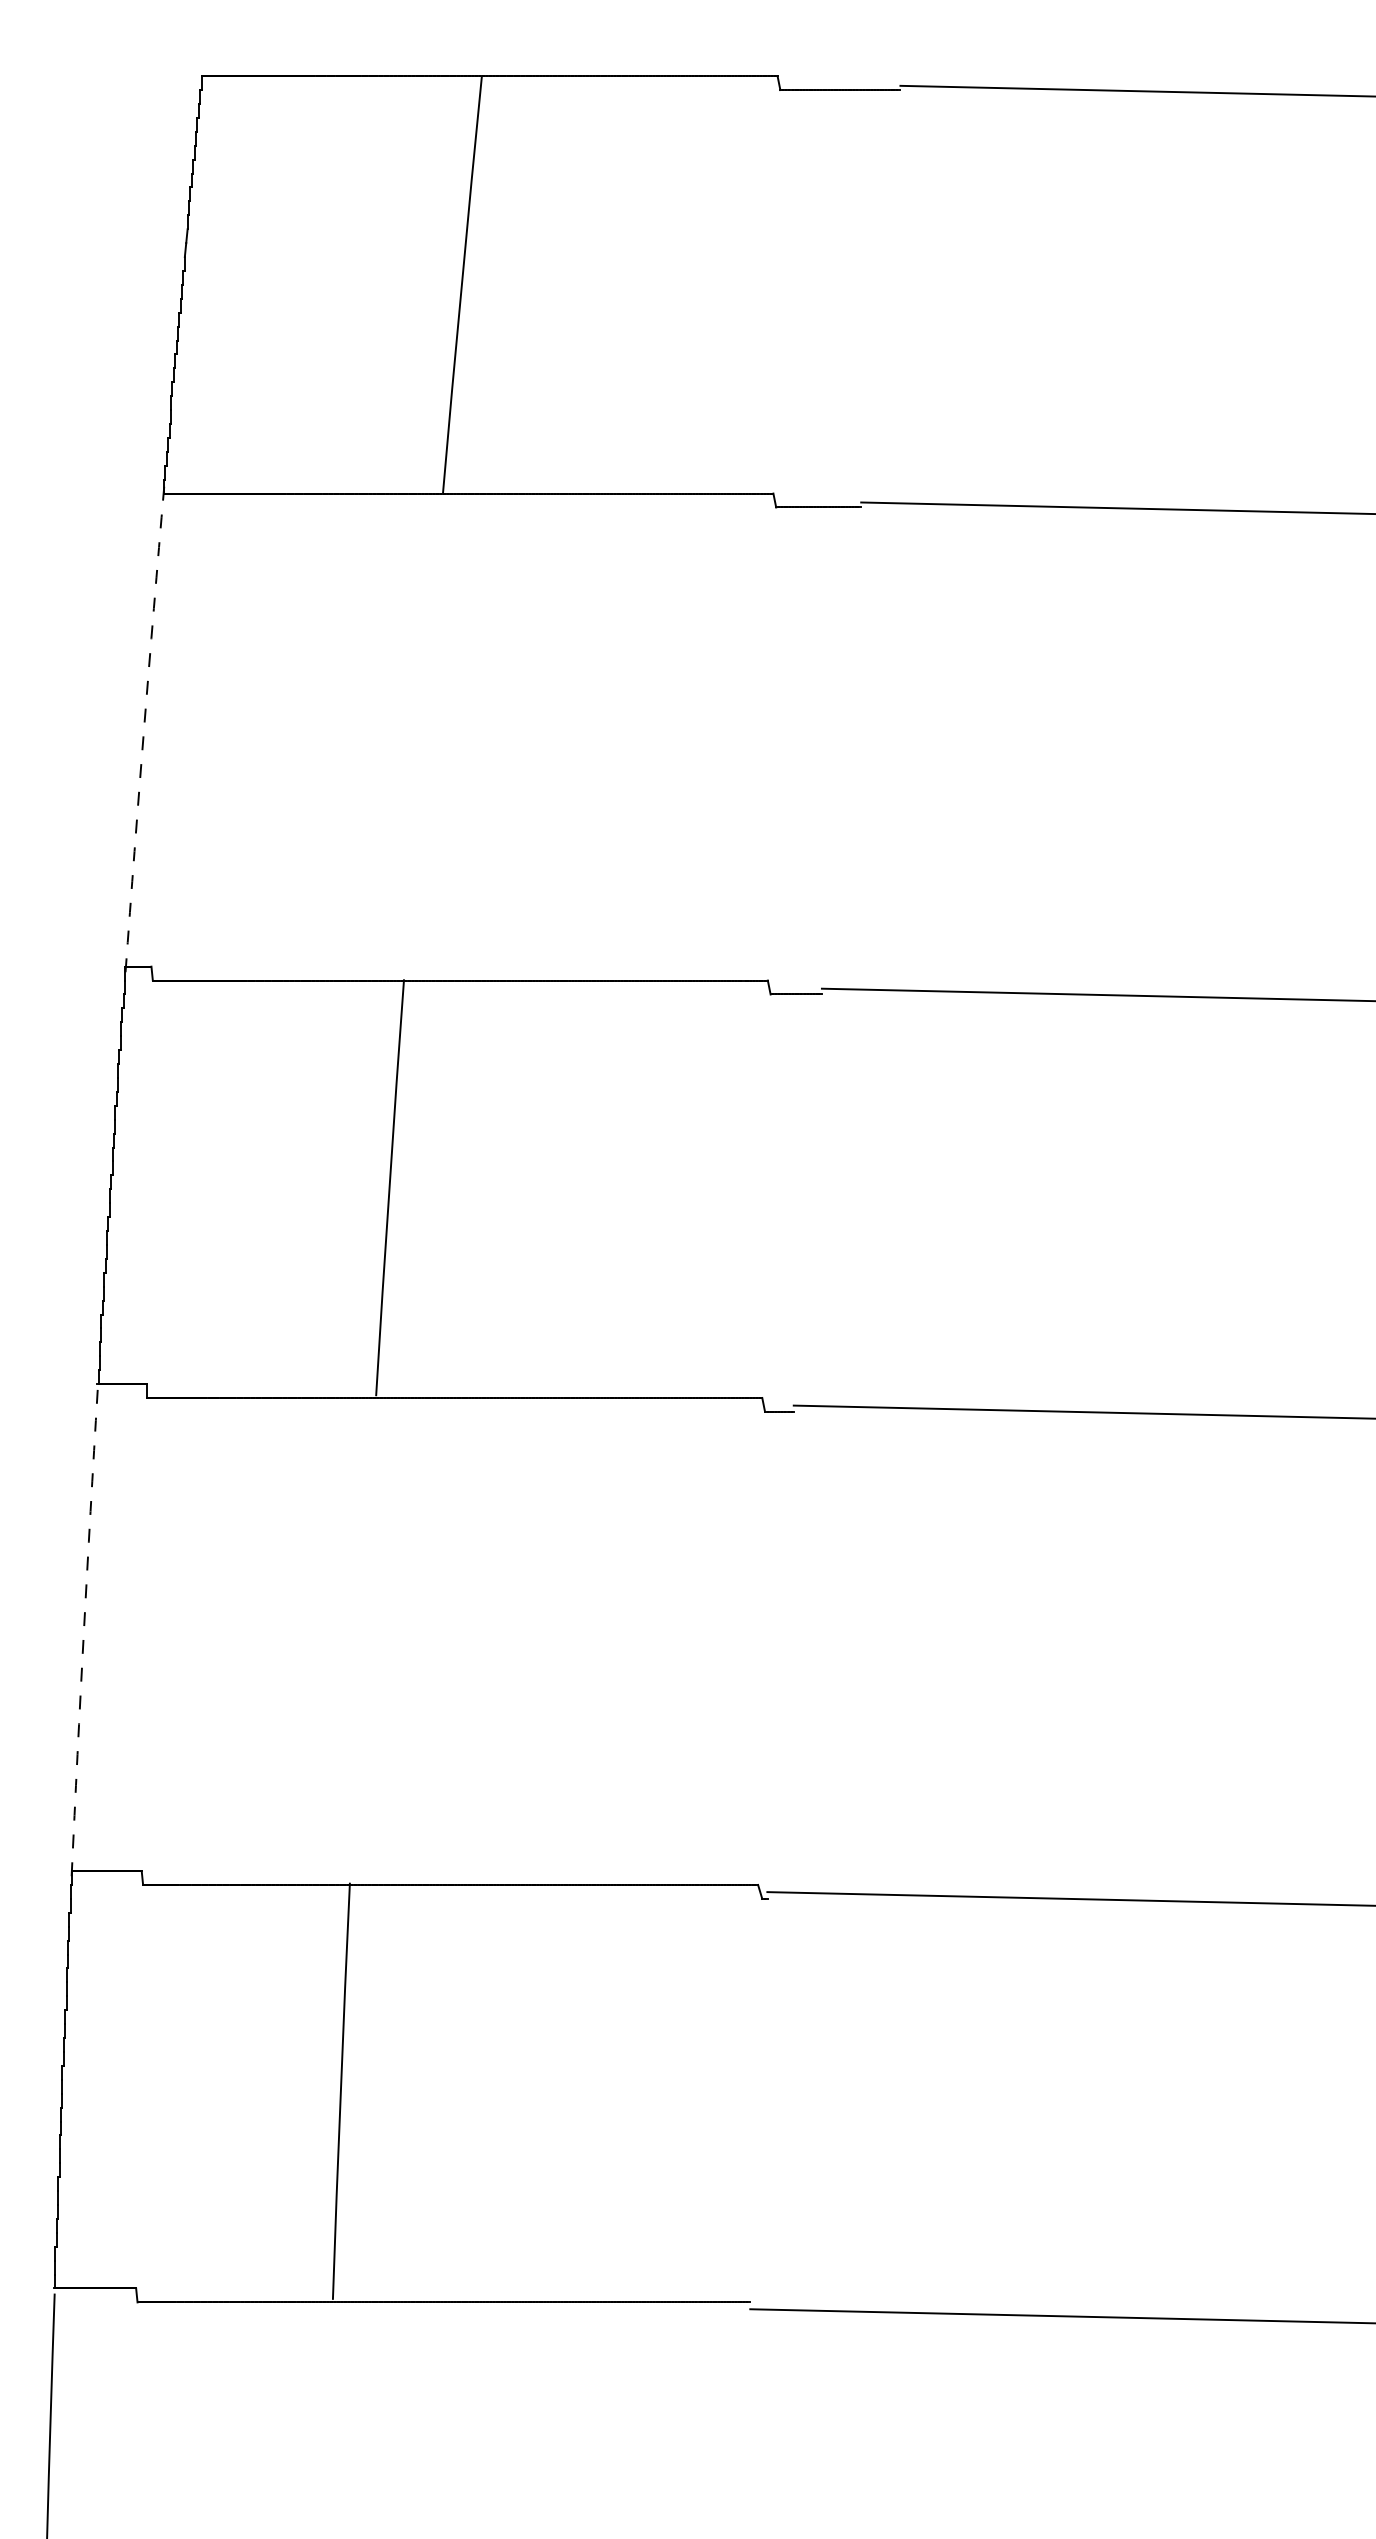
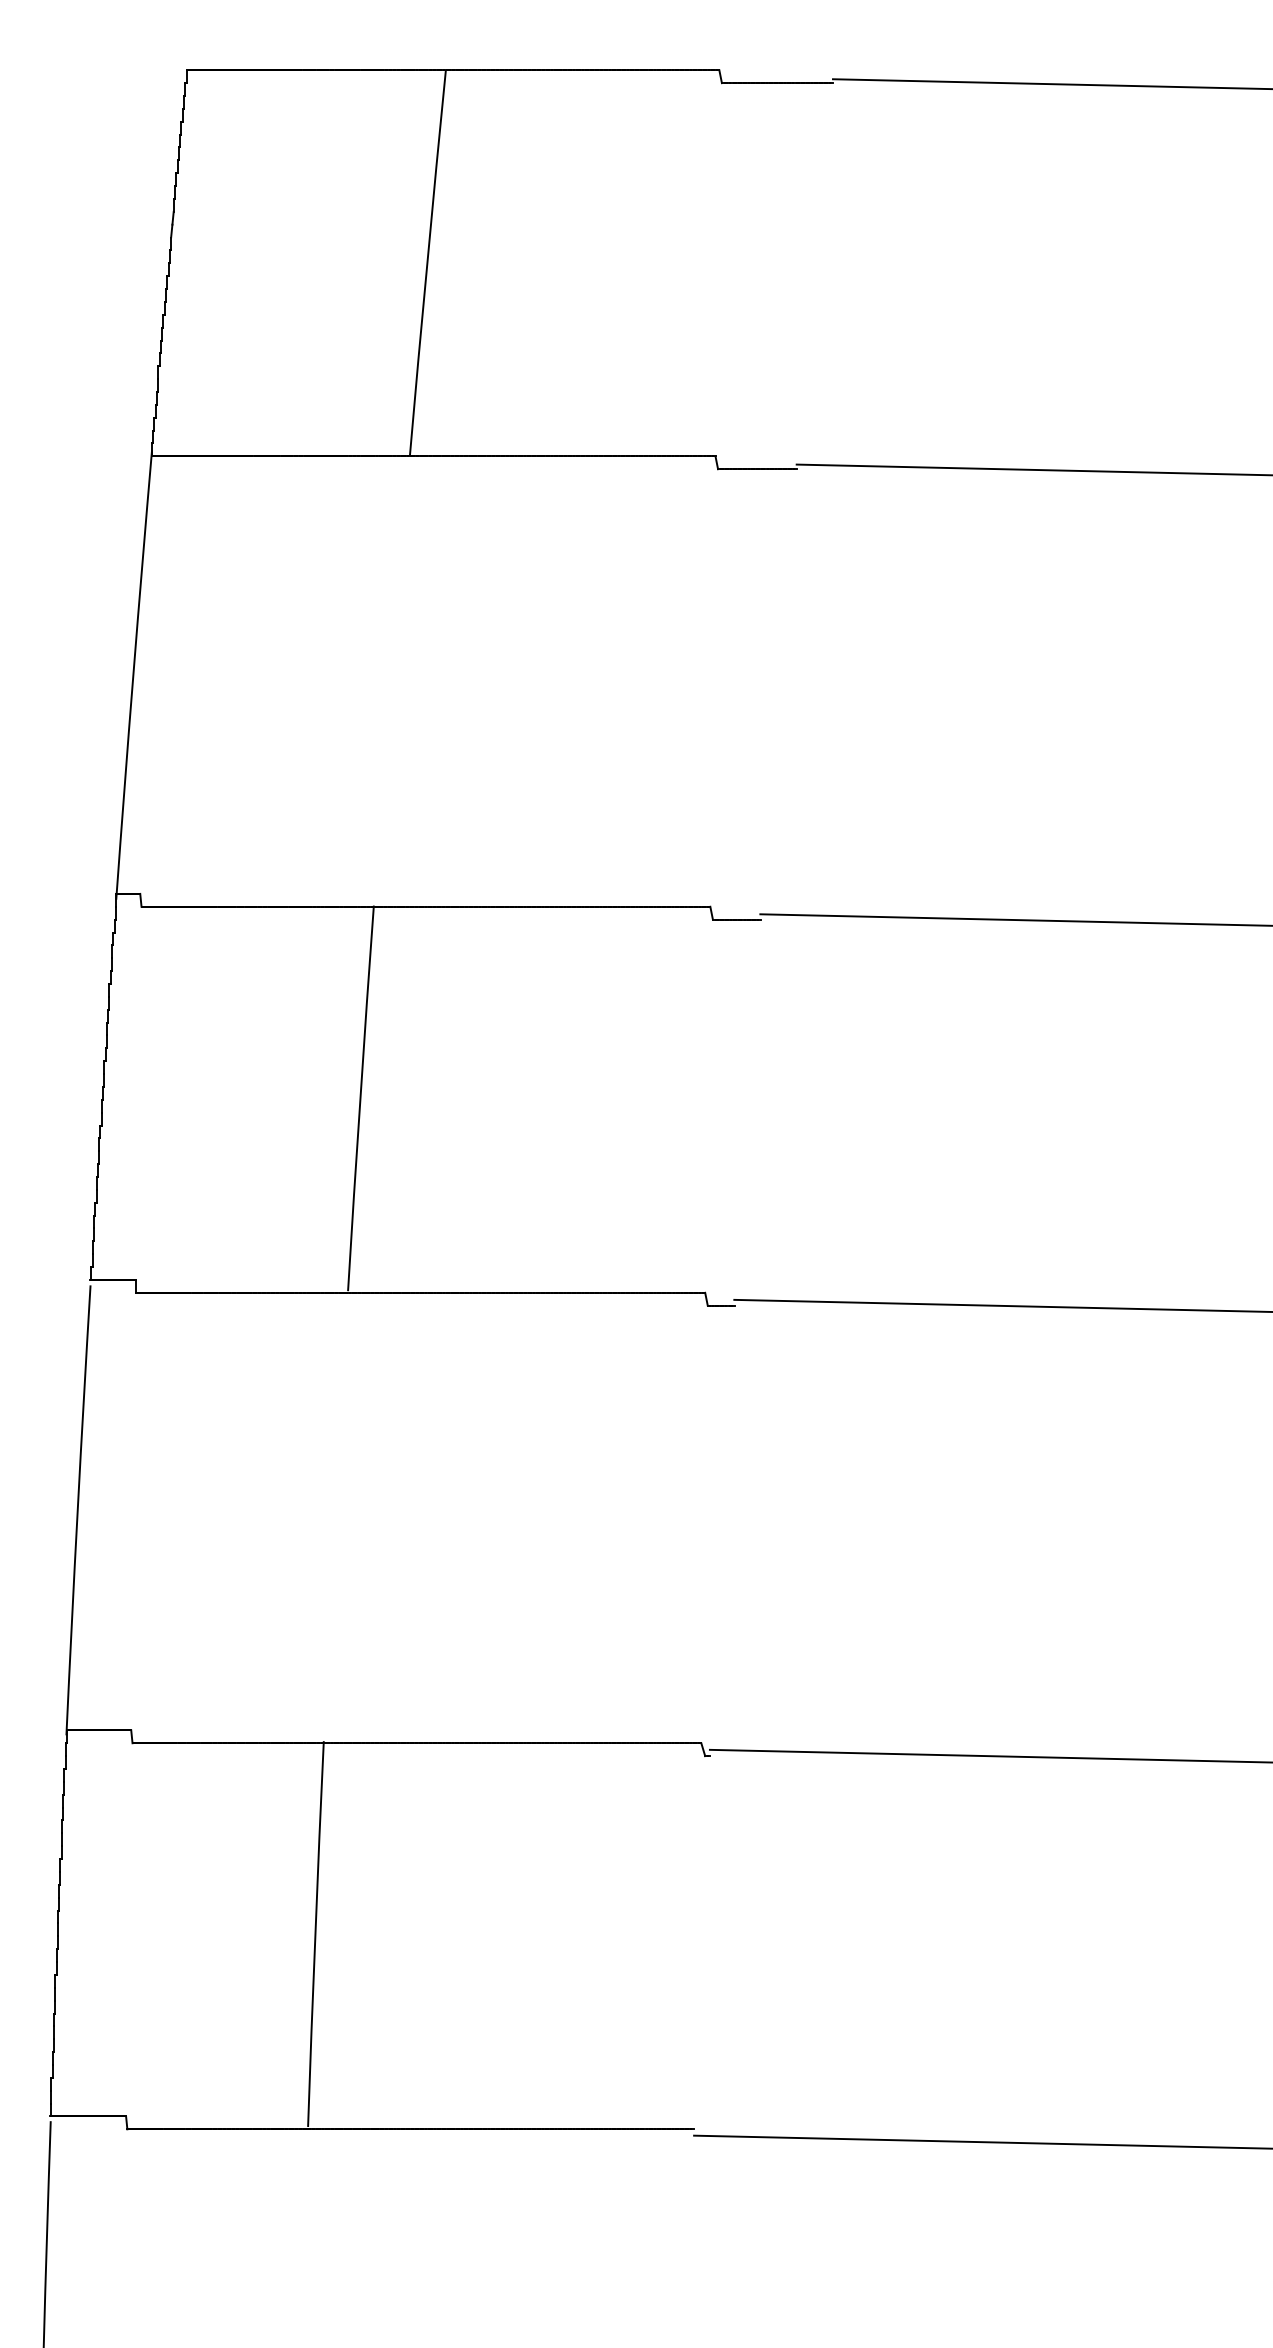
arc: (144, 729) -> (133, 674), dashed -> solid
arc: (83, 1633) -> (77, 1510), dashed -> solid

